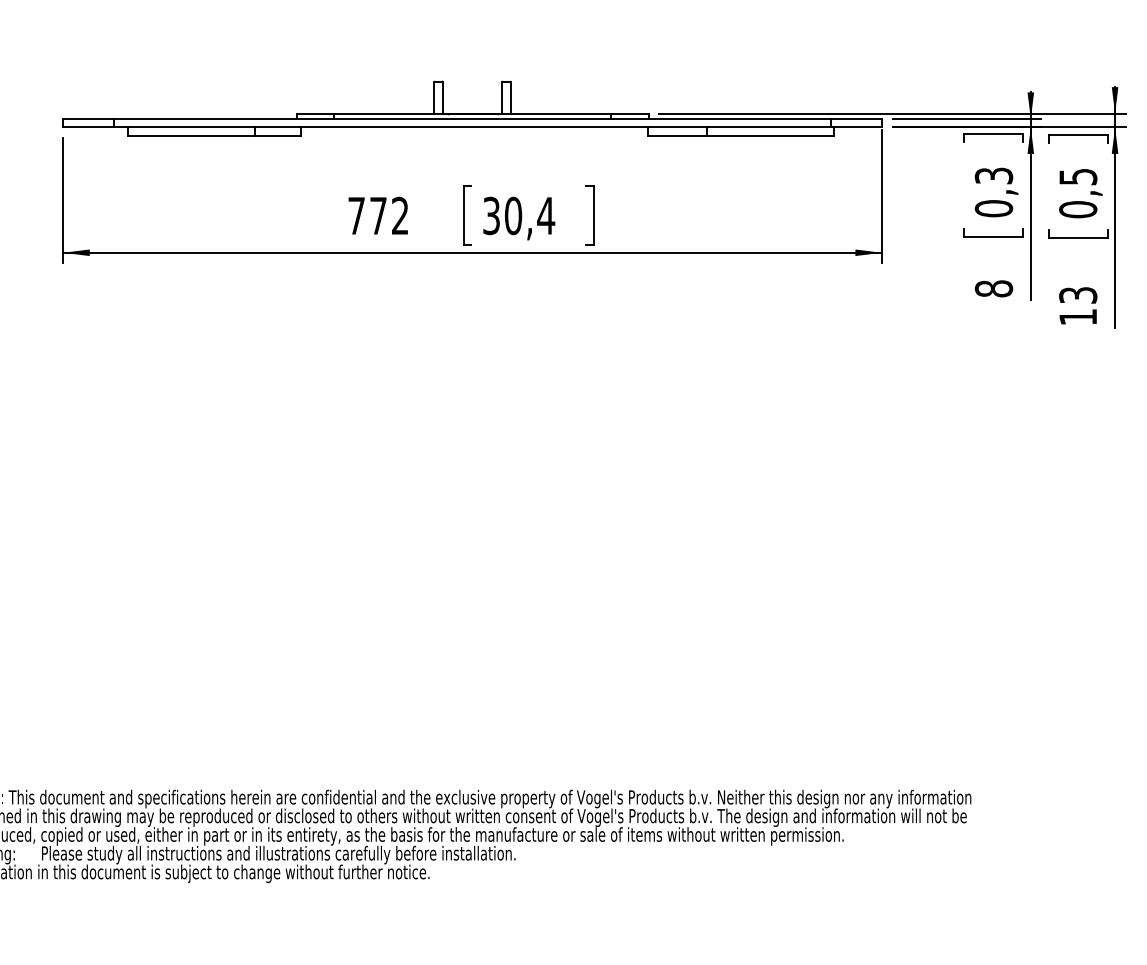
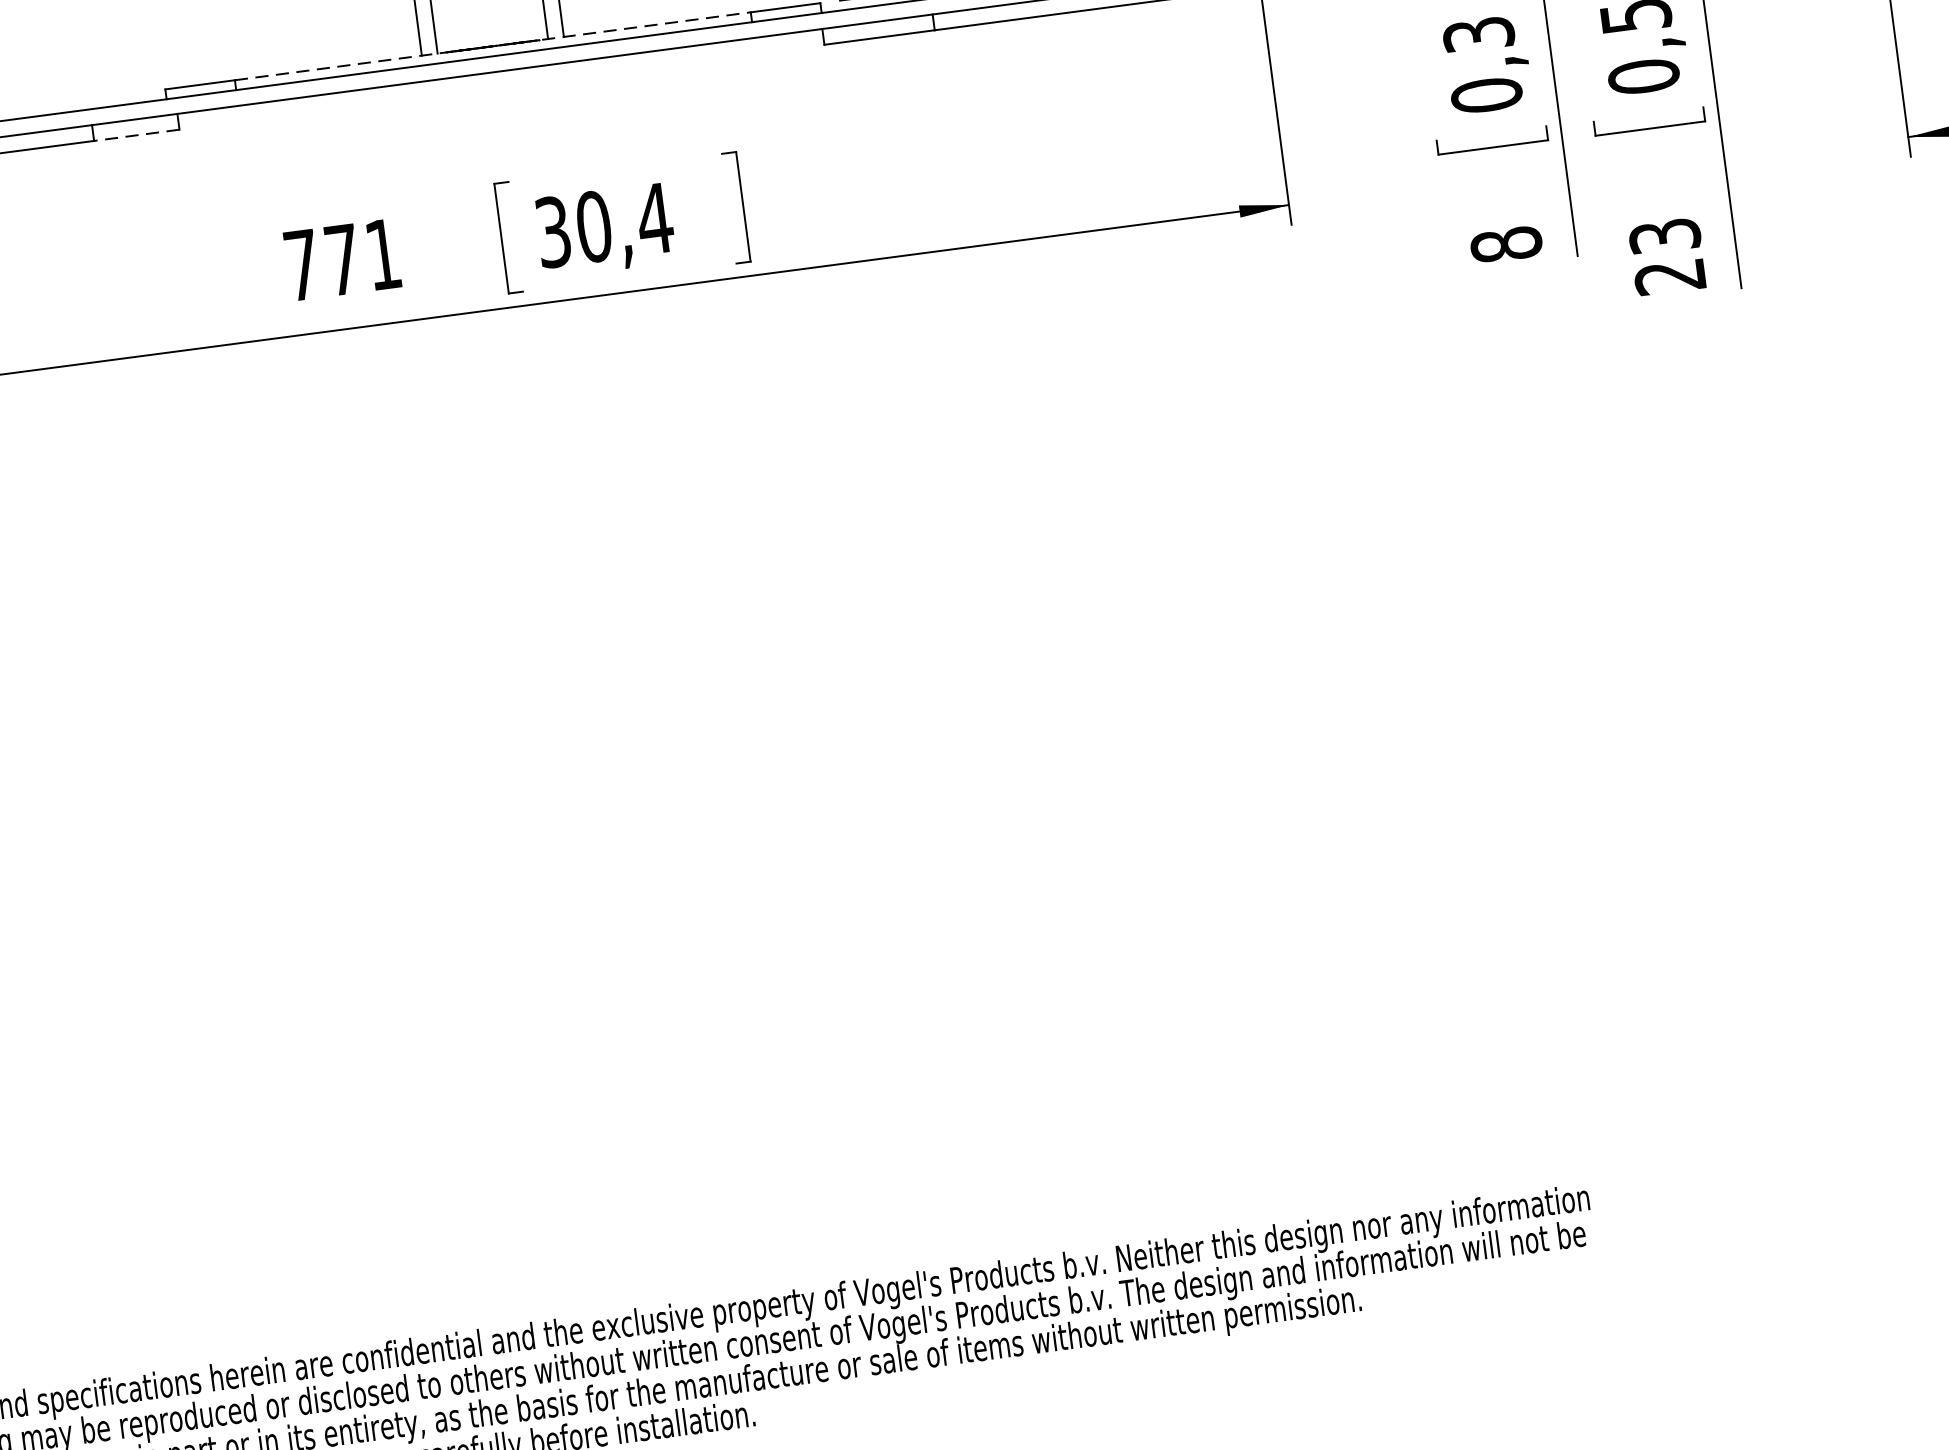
line: (472, 113) -> (492, 46), solid -> dashed
line: (278, 135) -> (136, 134), solid -> dashed
text: (400, 215) -> (383, 253), 772 -> 771
text: (1077, 317) -> (1668, 277), 13 -> 23

